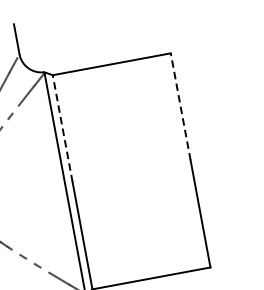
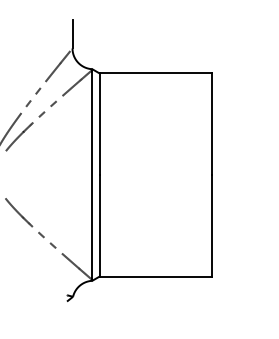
line: (180, 107) -> (211, 124), dashed -> solid
line: (62, 129) -> (99, 124), dashed -> solid

